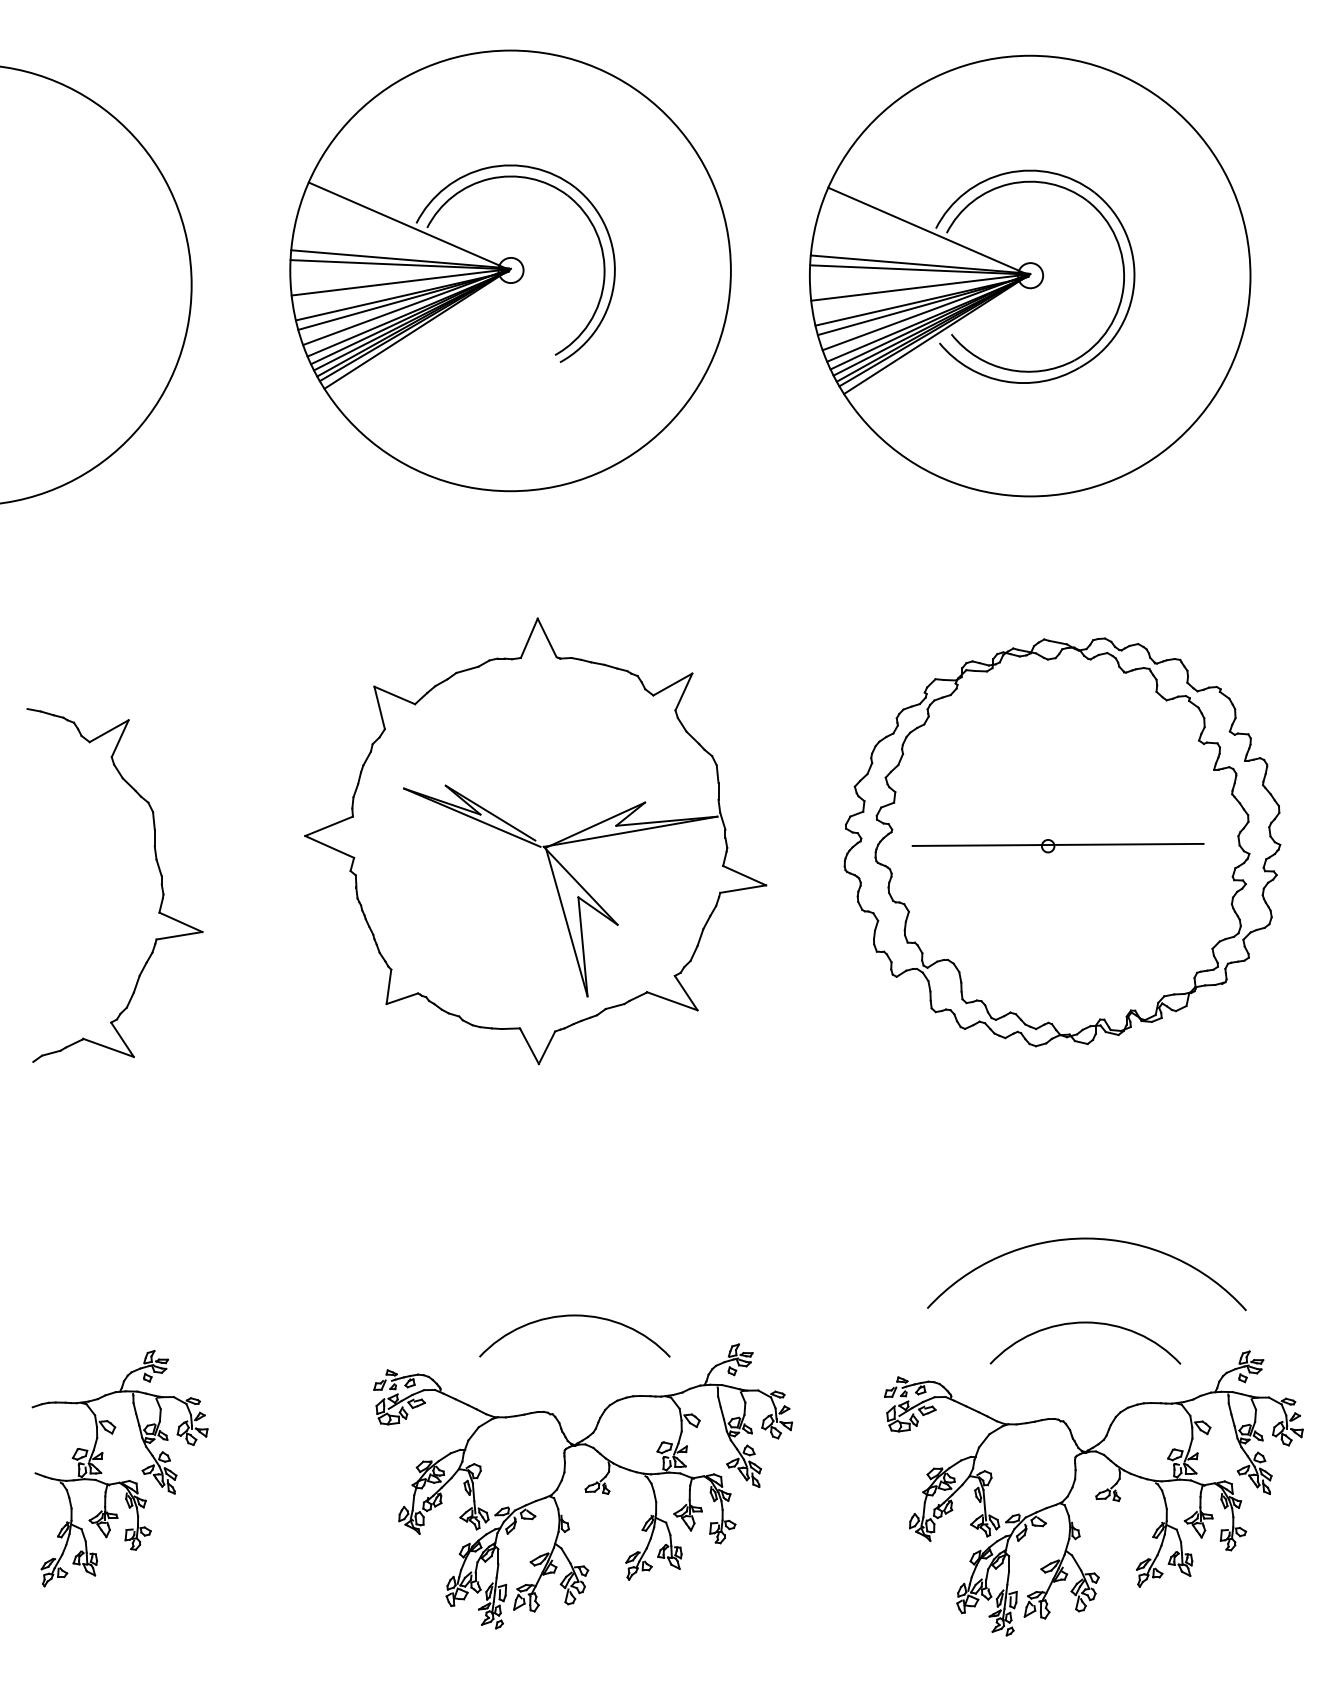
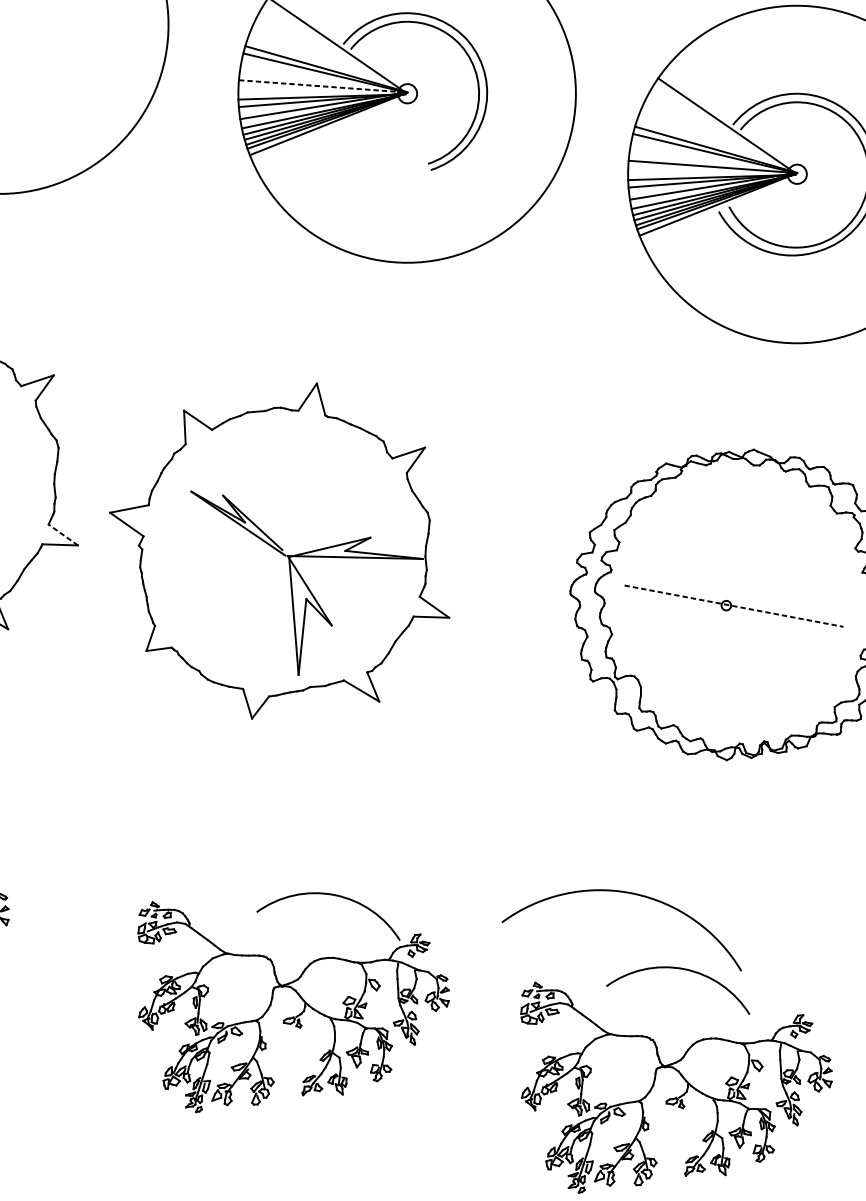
line: (400, 282) -> (322, 86), solid -> dashed
part: (535, 841) -> (282, 550), moved
line: (1058, 844) -> (734, 605), solid -> dashed
line: (180, 922) -> (62, 535), solid -> dashed
arc: (1086, 1239) -> (631, 894), moved
arc: (574, 1316) -> (334, 895), moved

